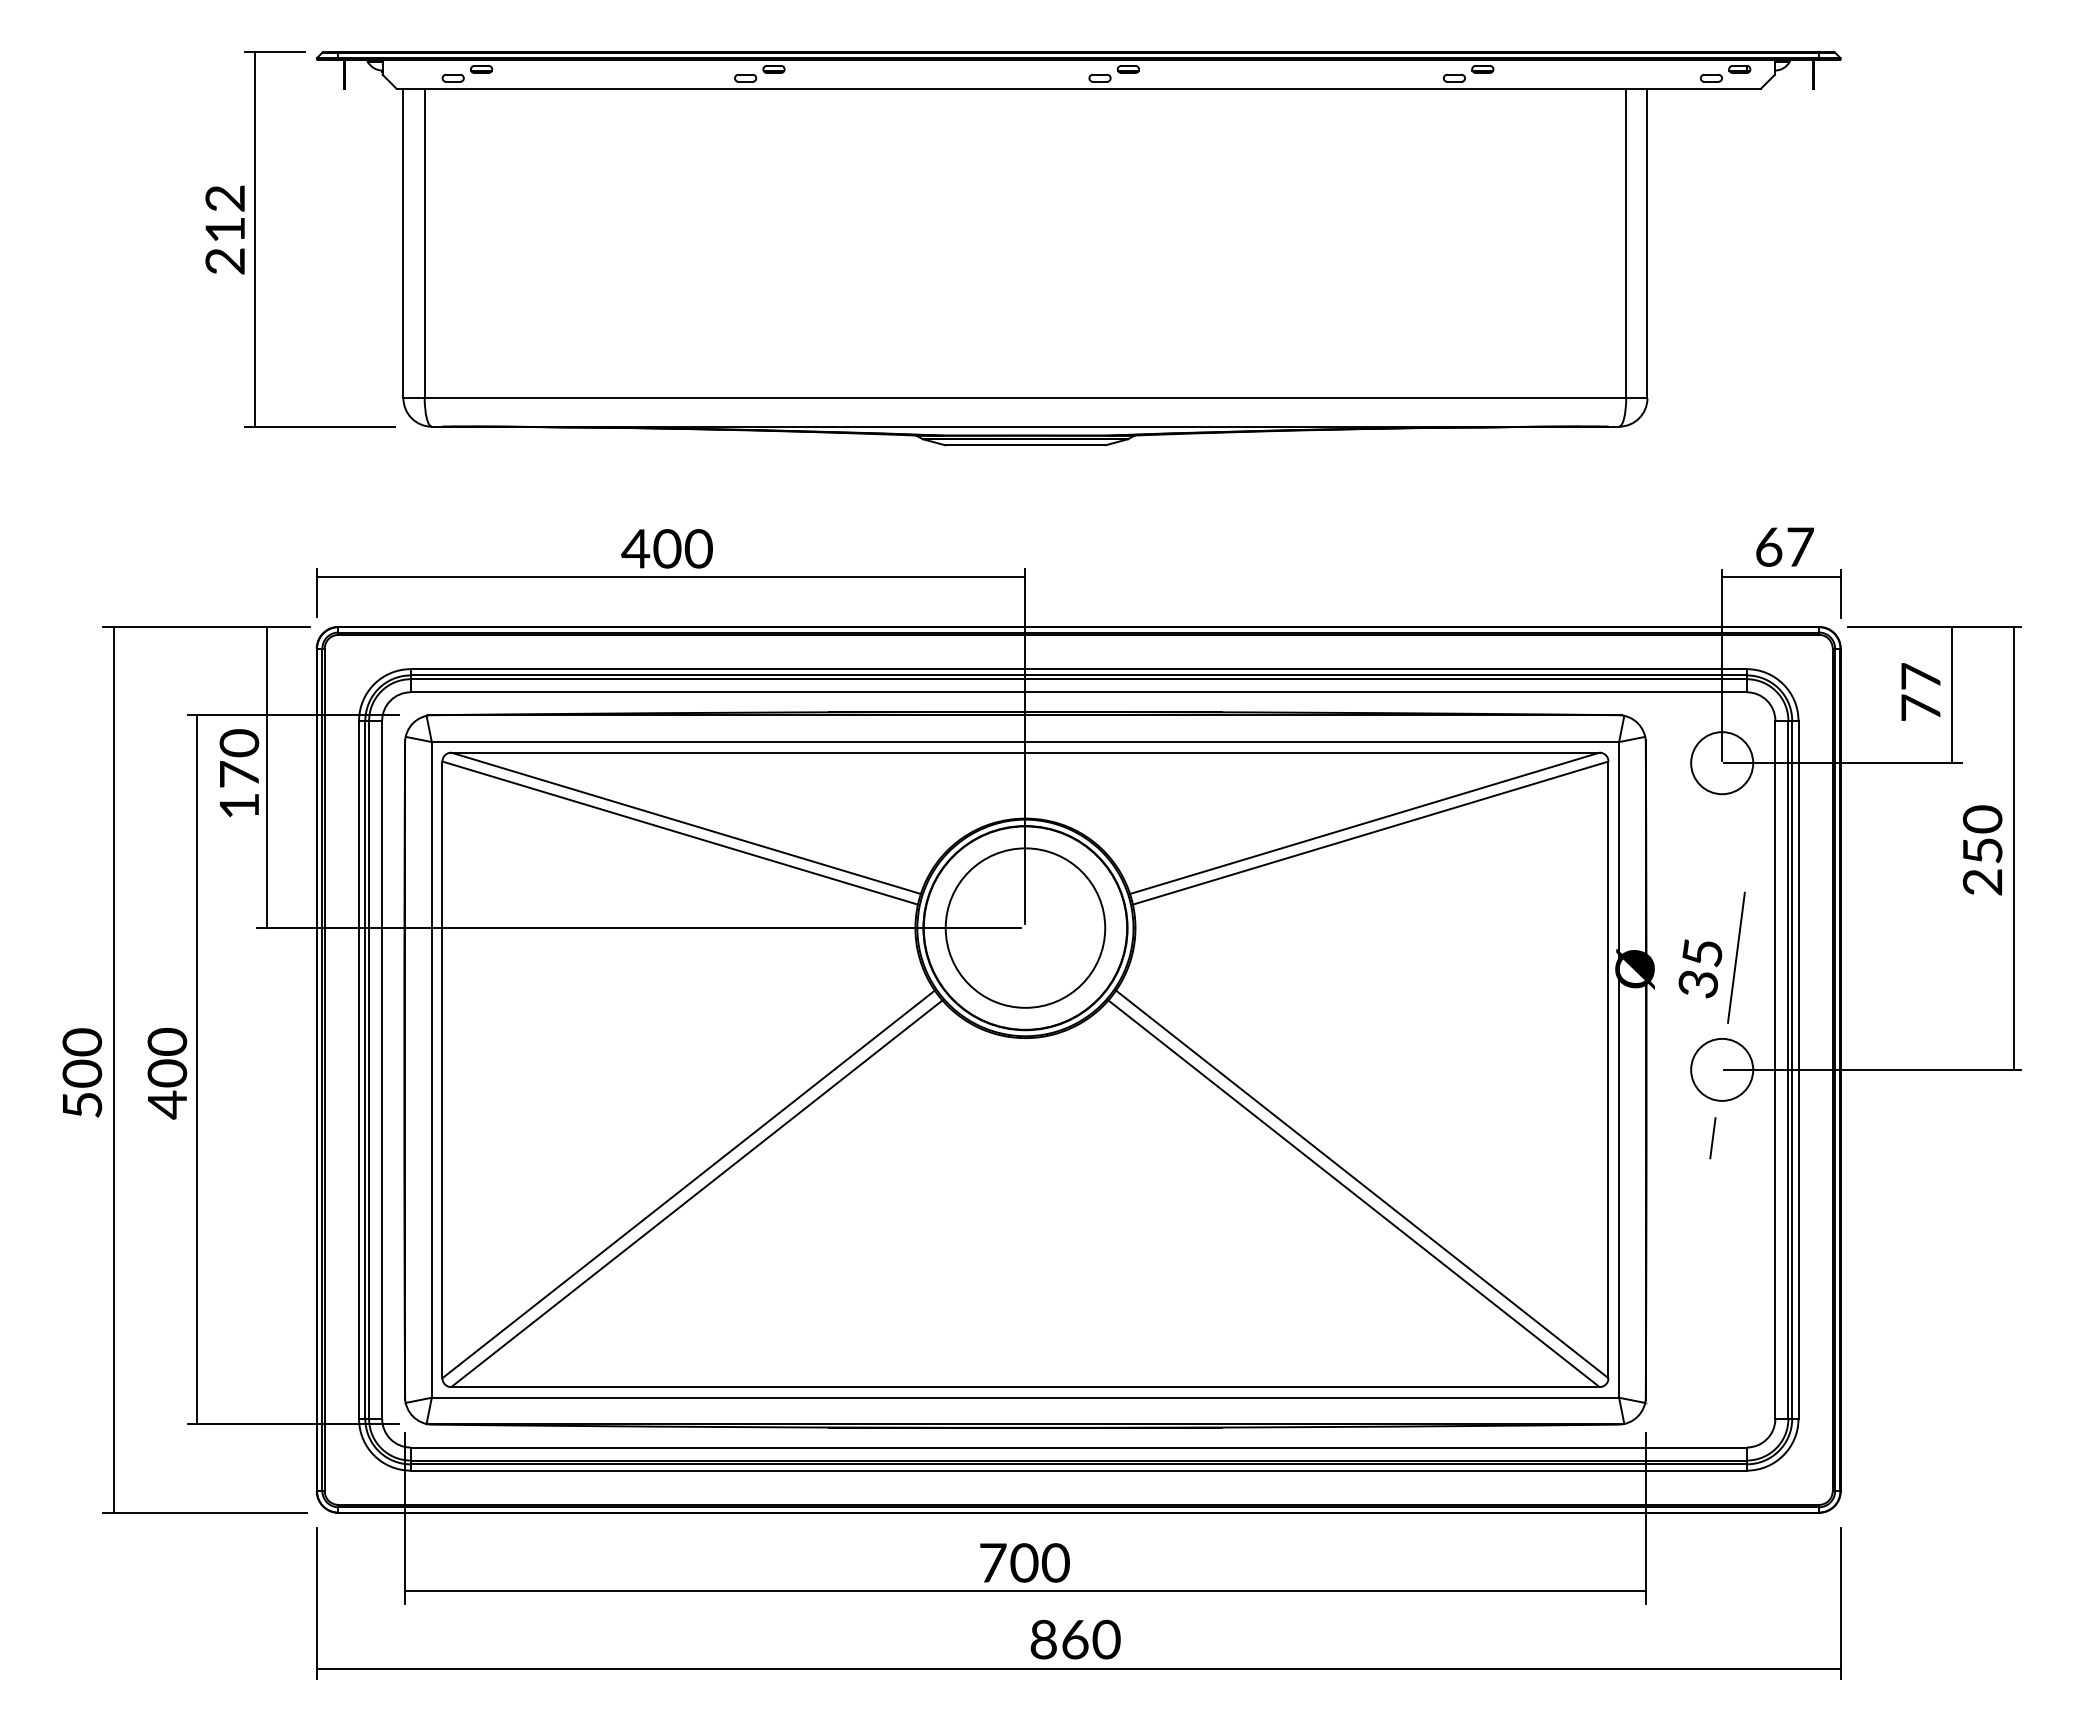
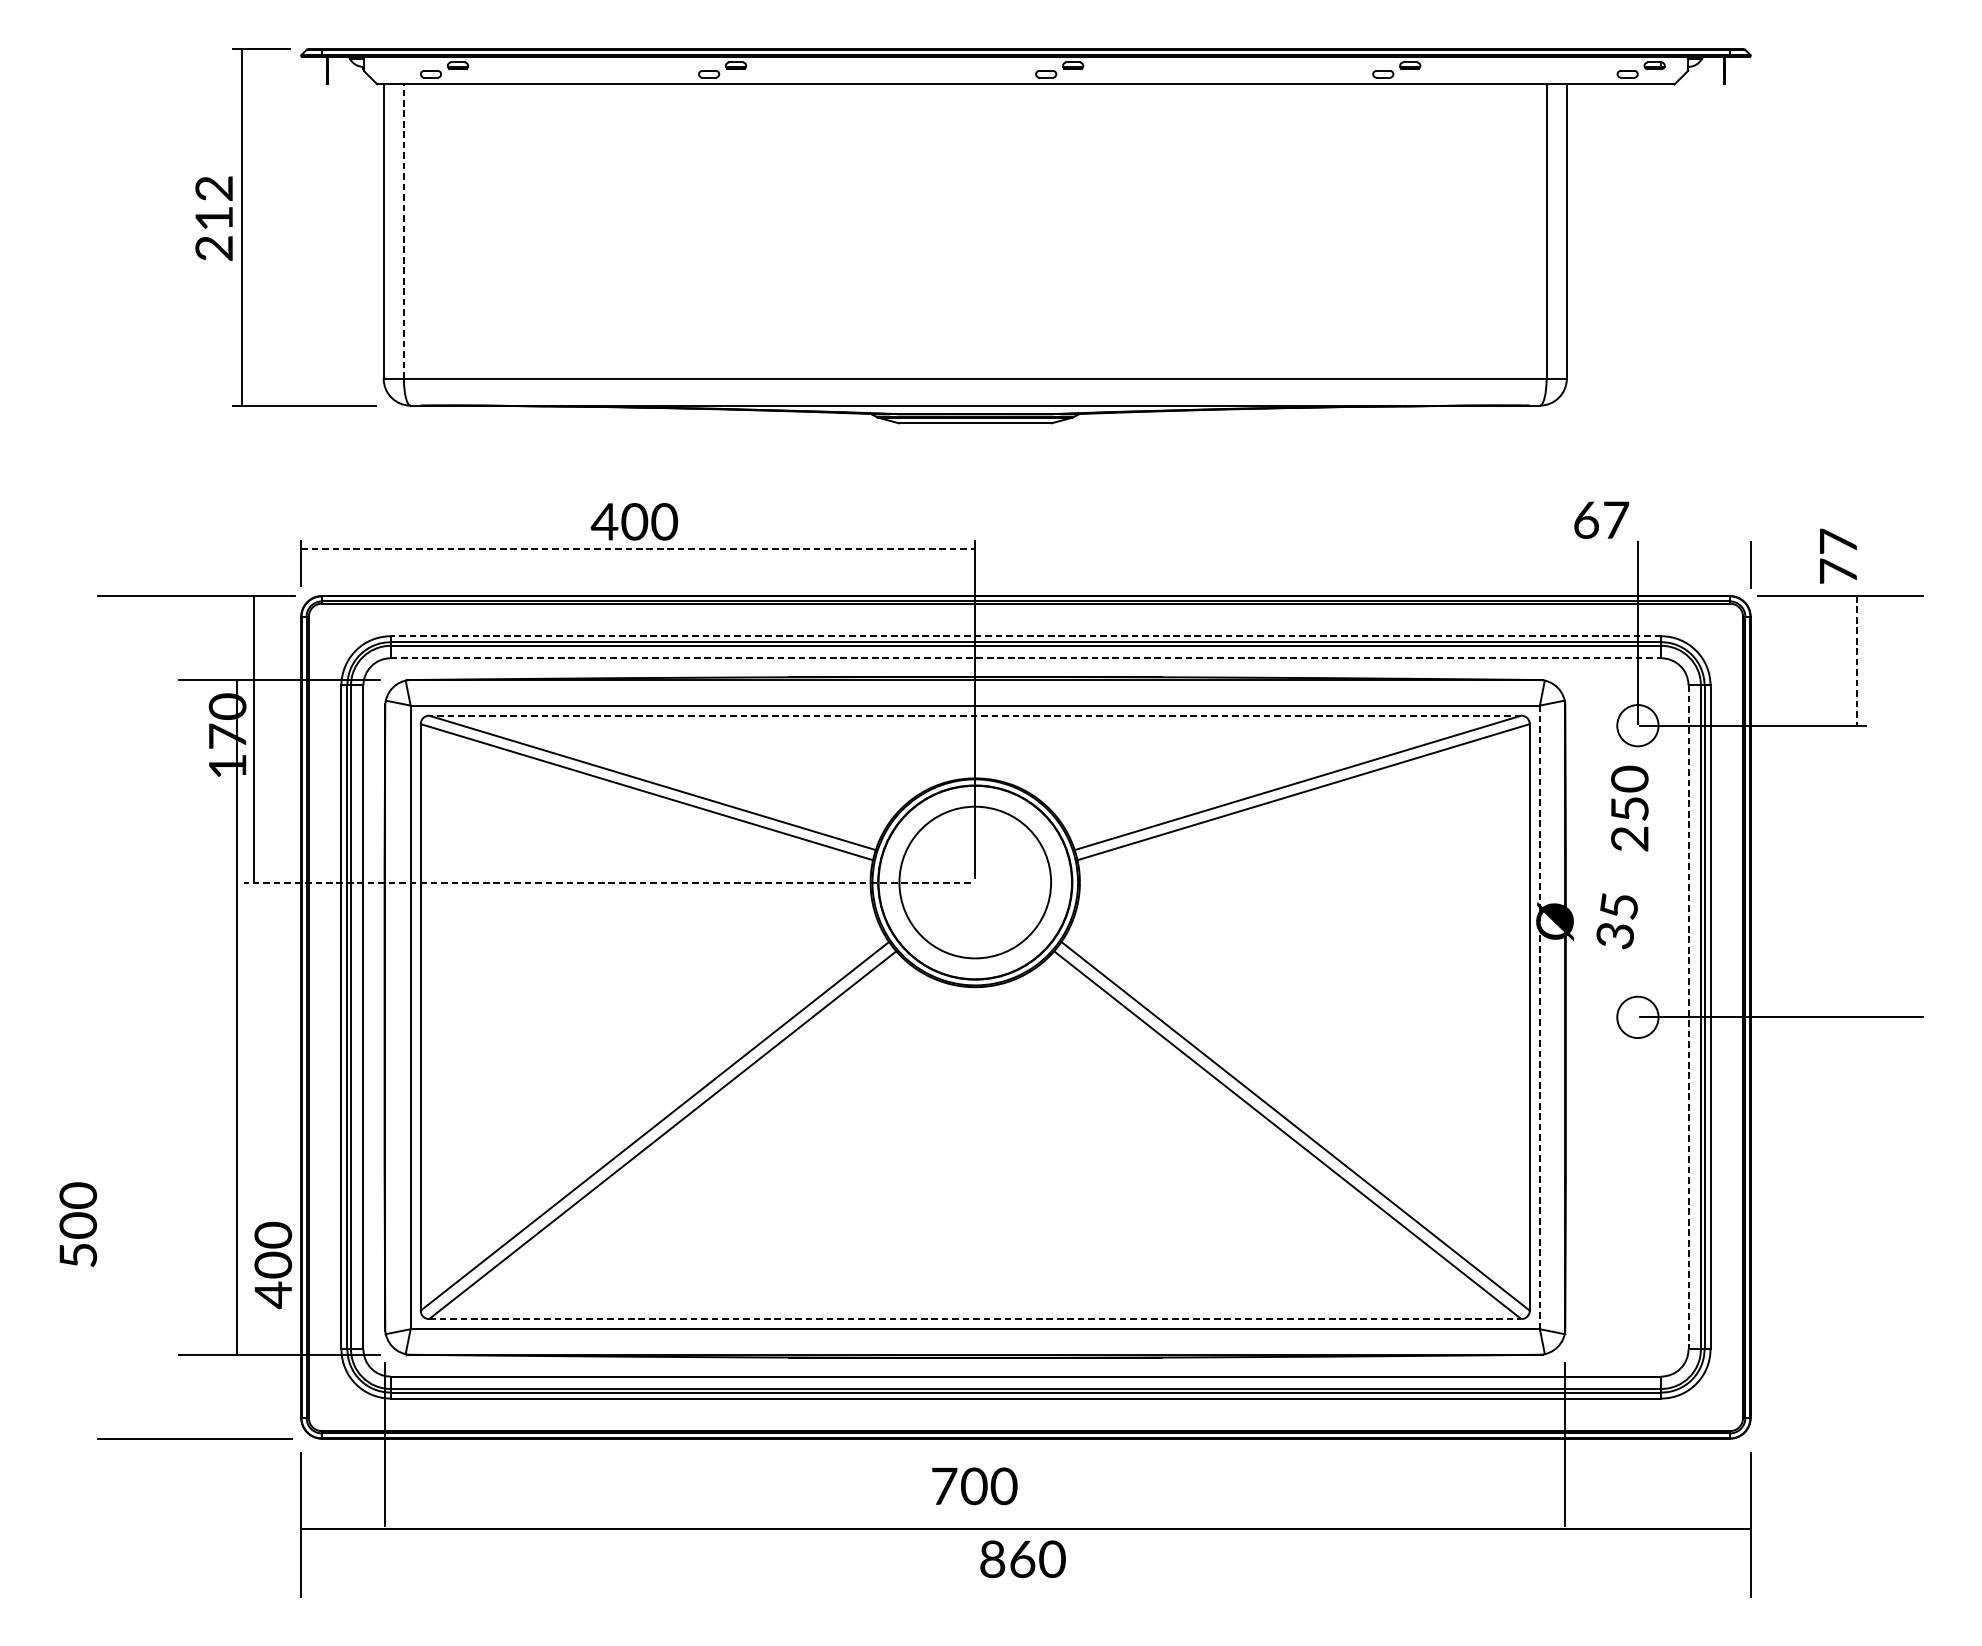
line: (424, 243) -> (403, 231), solid -> dashed
text: (1784, 546) -> (1601, 519), moved
line: (671, 577) -> (638, 549), solid -> dashed
line: (1781, 577) -> (1694, 549), removed
line: (1078, 669) -> (1025, 636), solid -> dashed
text: (1920, 691) -> (1837, 555), moved
line: (1079, 692) -> (1026, 658), solid -> dashed
line: (1952, 695) -> (1856, 661), solid -> dashed
line: (1024, 752) -> (974, 715), solid -> dashed
circle: (1722, 763) -> (1638, 725), size x0.7
line: (2014, 848) -> (1915, 806), removed
text: (1982, 850) -> (1629, 808), moved
line: (638, 928) -> (607, 882), solid -> dashed
line: (1735, 957) -> (1650, 910), removed
line: (197, 1069) -> (237, 1017), moved
line: (1619, 1069) -> (1540, 1017), solid -> dashed
circle: (1722, 1069) -> (1638, 1017), size x0.7
line: (113, 1070) -> (107, 1017), removed
line: (1775, 1070) -> (1688, 1017), solid -> dashed
text: (82, 1072) -> (78, 1224), moved
text: (167, 1073) -> (273, 1265), moved
line: (1712, 1138) -> (1628, 1082), removed
line: (1025, 1387) -> (975, 1319), solid -> dashed
line: (1025, 1590) -> (975, 1512), removed
line: (1078, 1668) -> (1025, 1528), moved

